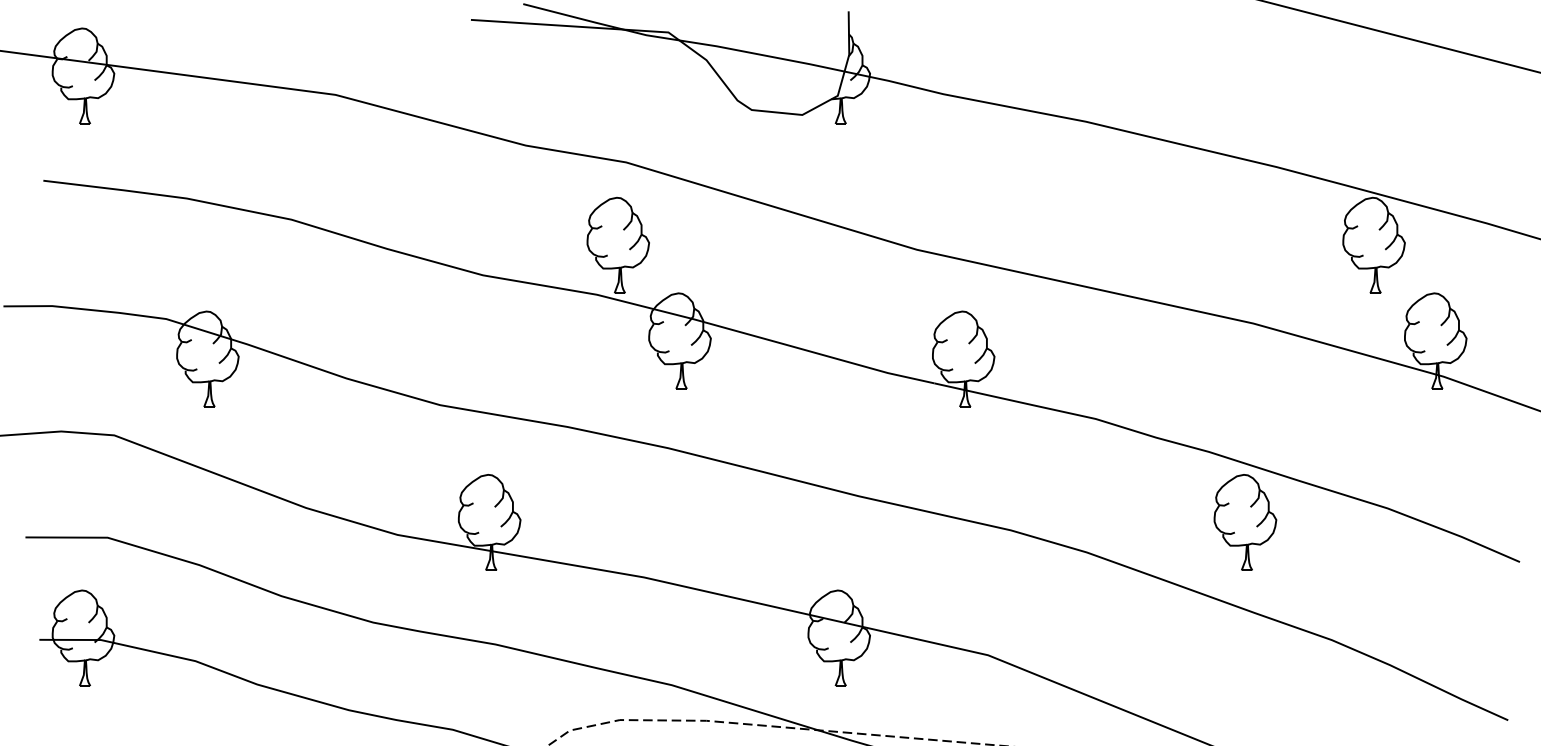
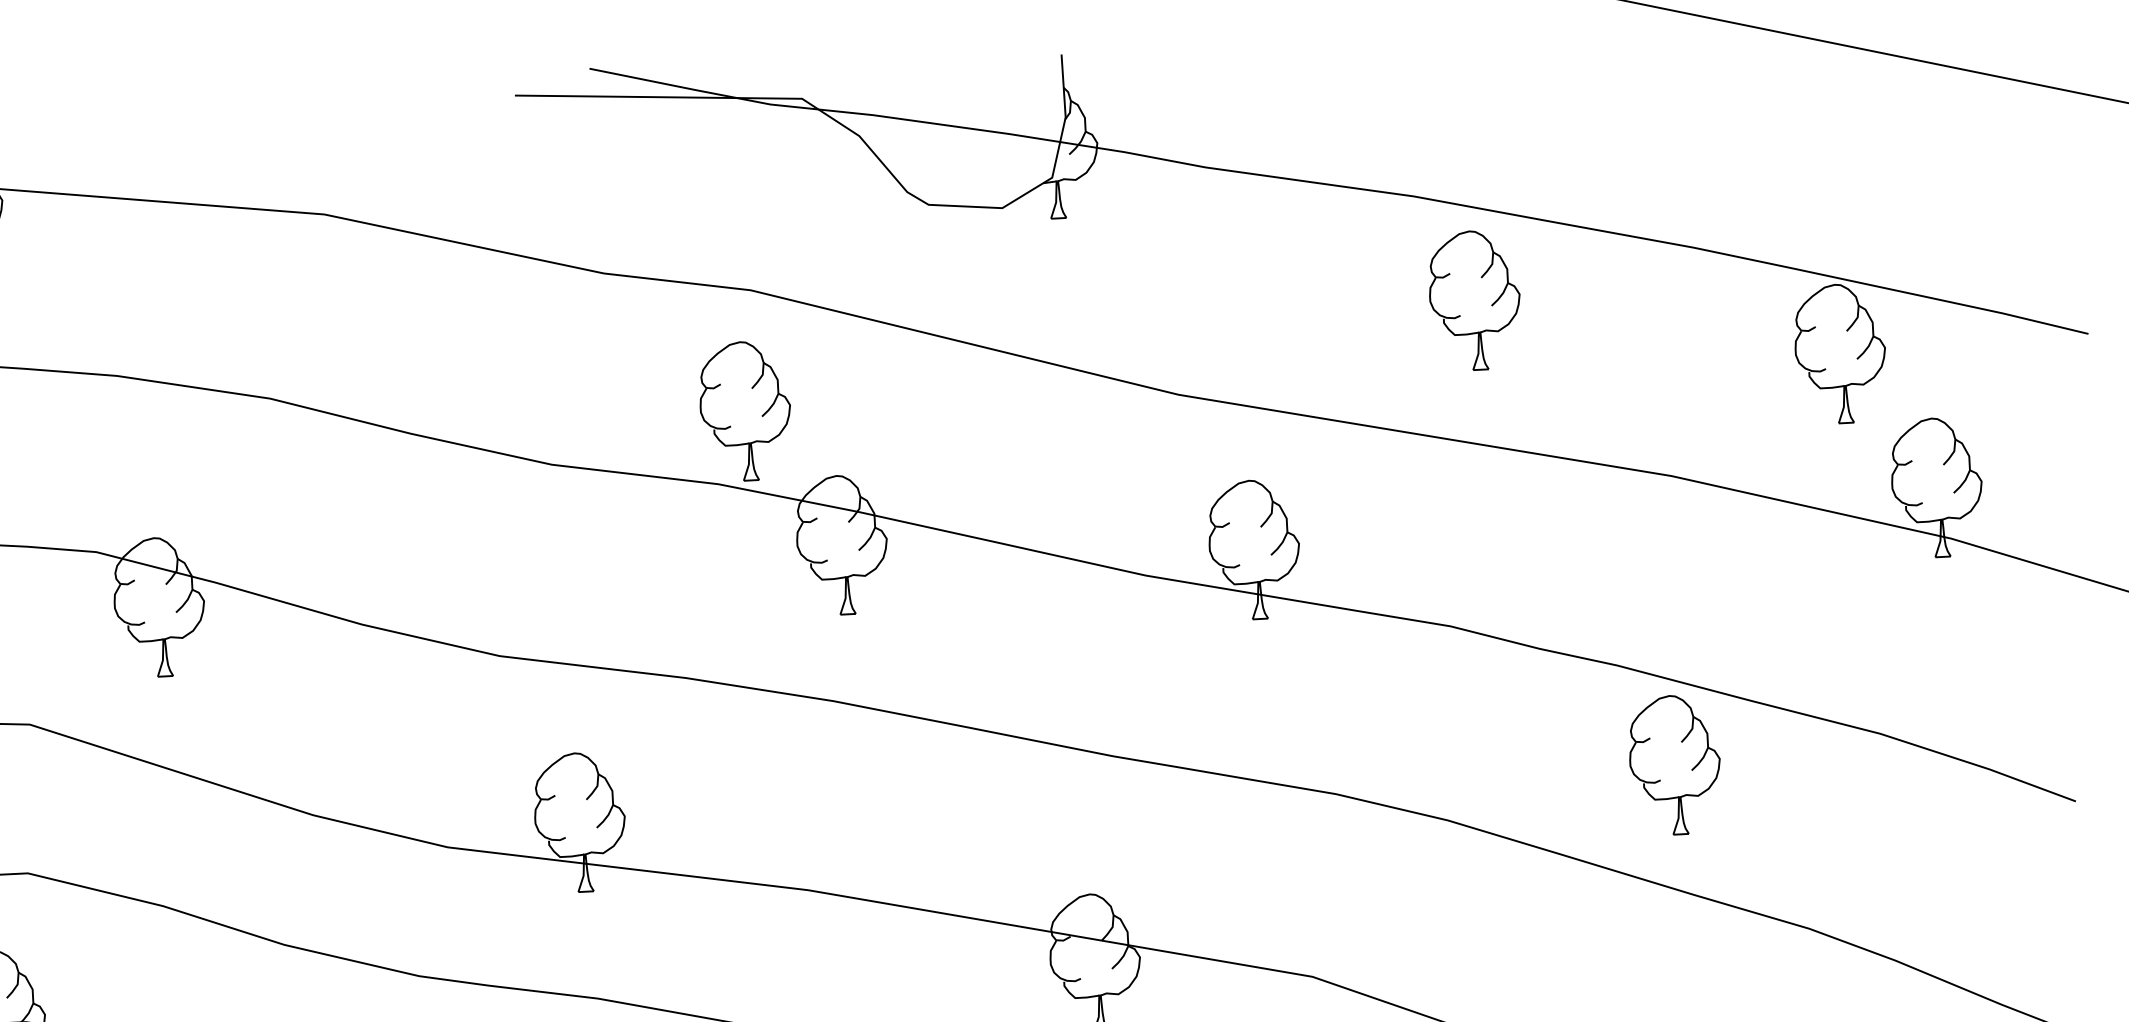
part: (1124, 195) -> (1475, 300), added

